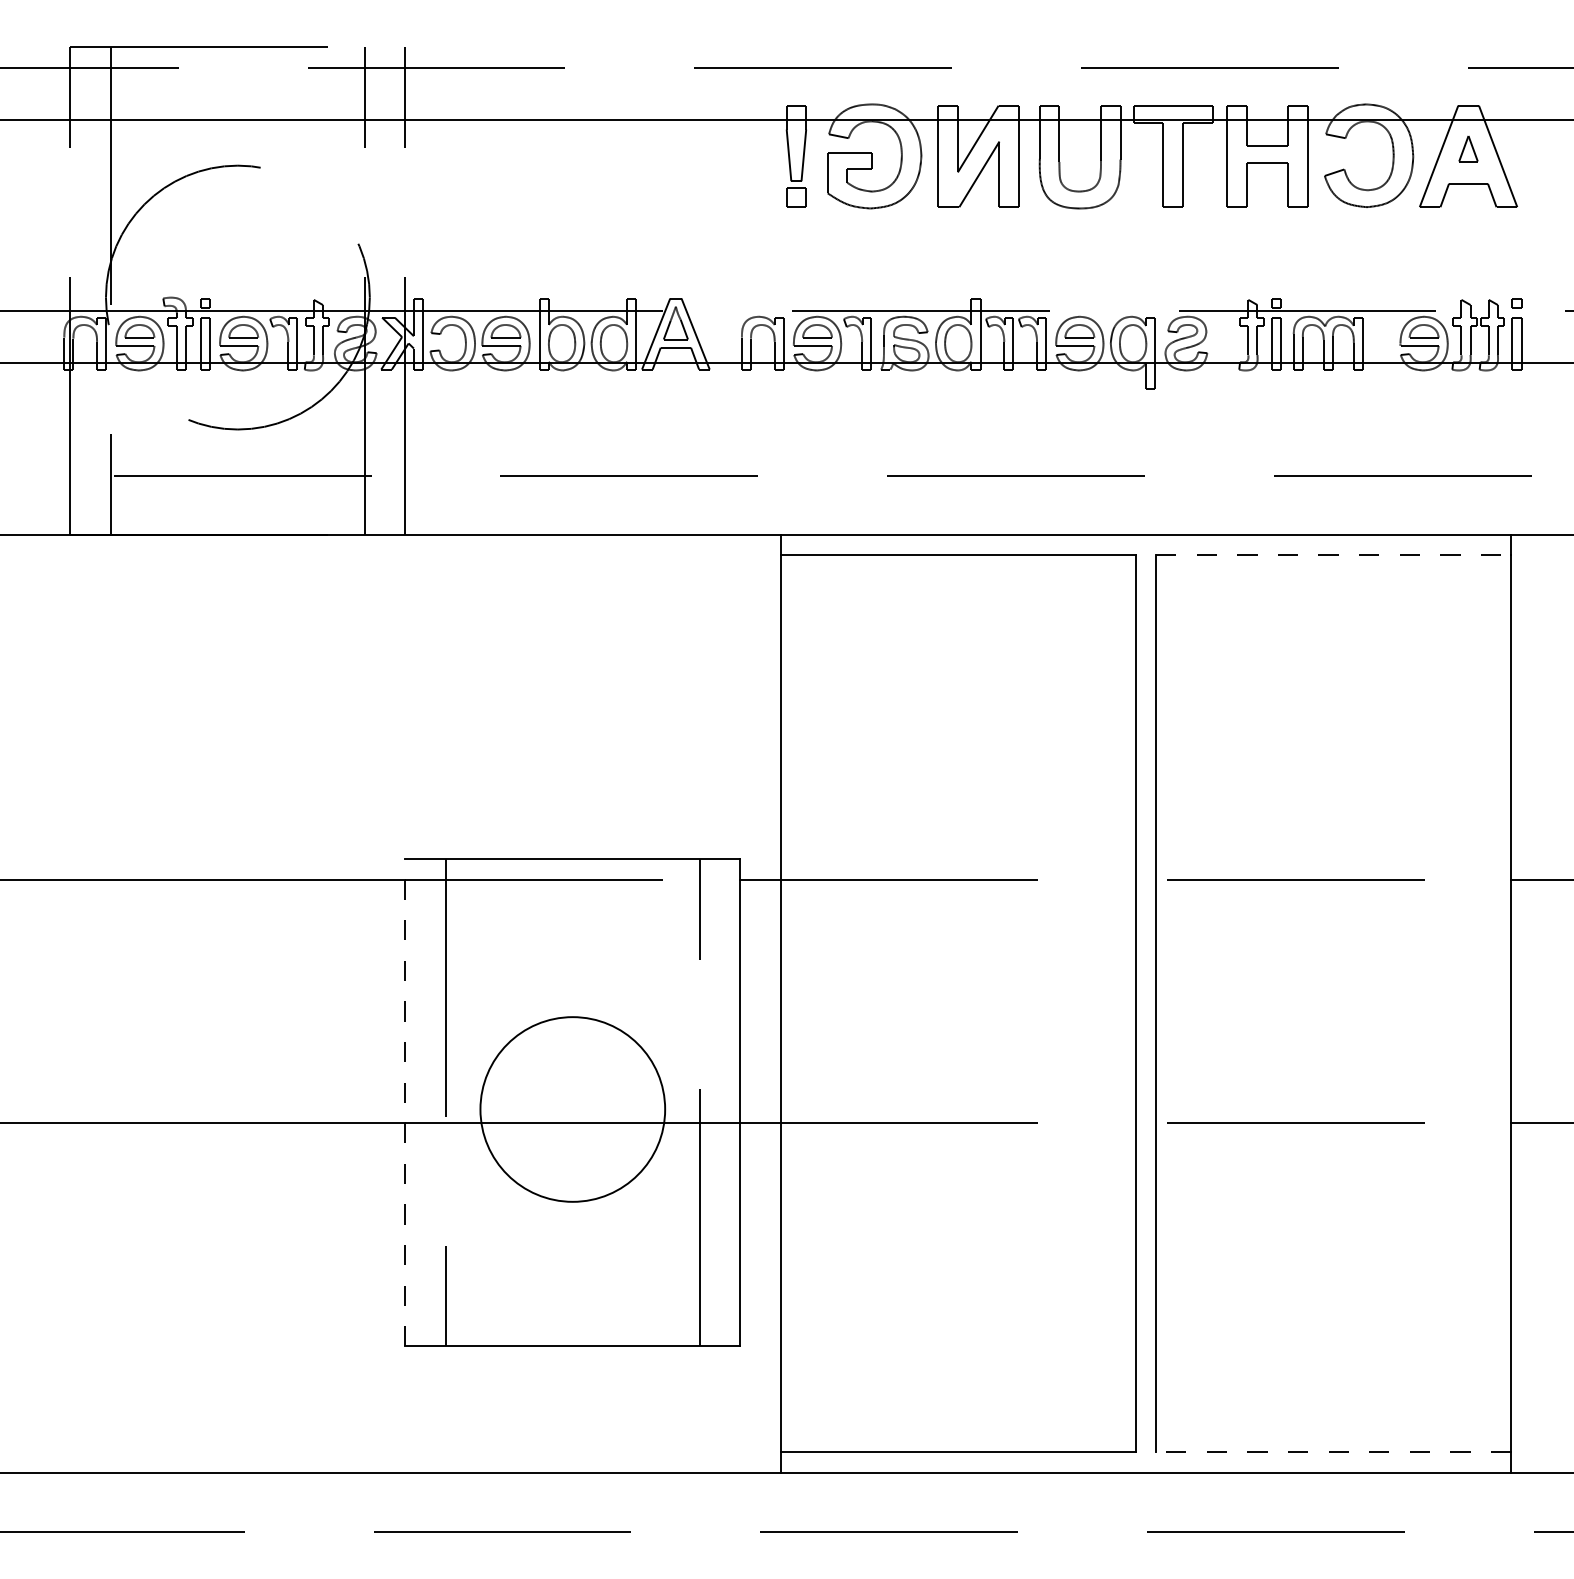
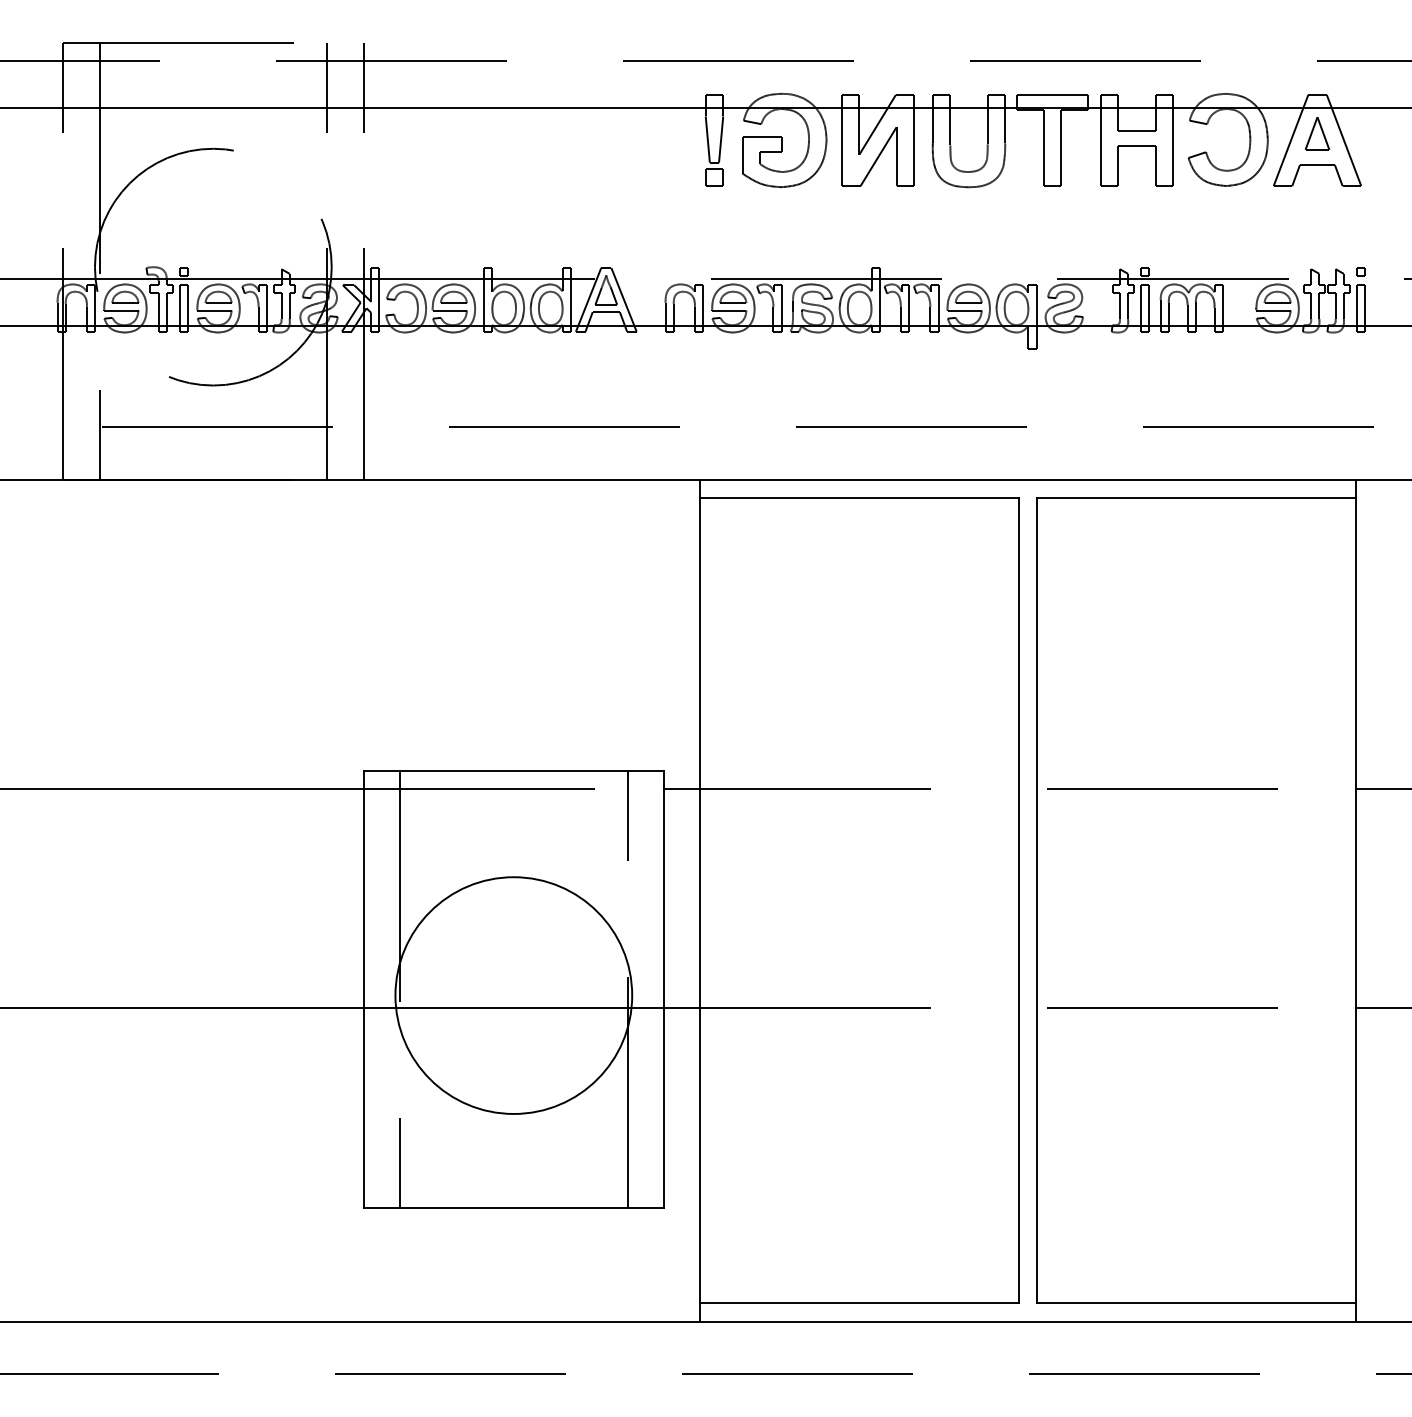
part: (1468, 148) -> (1317, 133), size x1.43
line: (1333, 555) -> (1196, 498), dashed -> solid
line: (405, 1102) -> (363, 989), dashed -> solid
circle: (572, 1109) -> (513, 995), size x1.43
line: (1333, 1452) -> (1196, 1303), dashed -> solid

